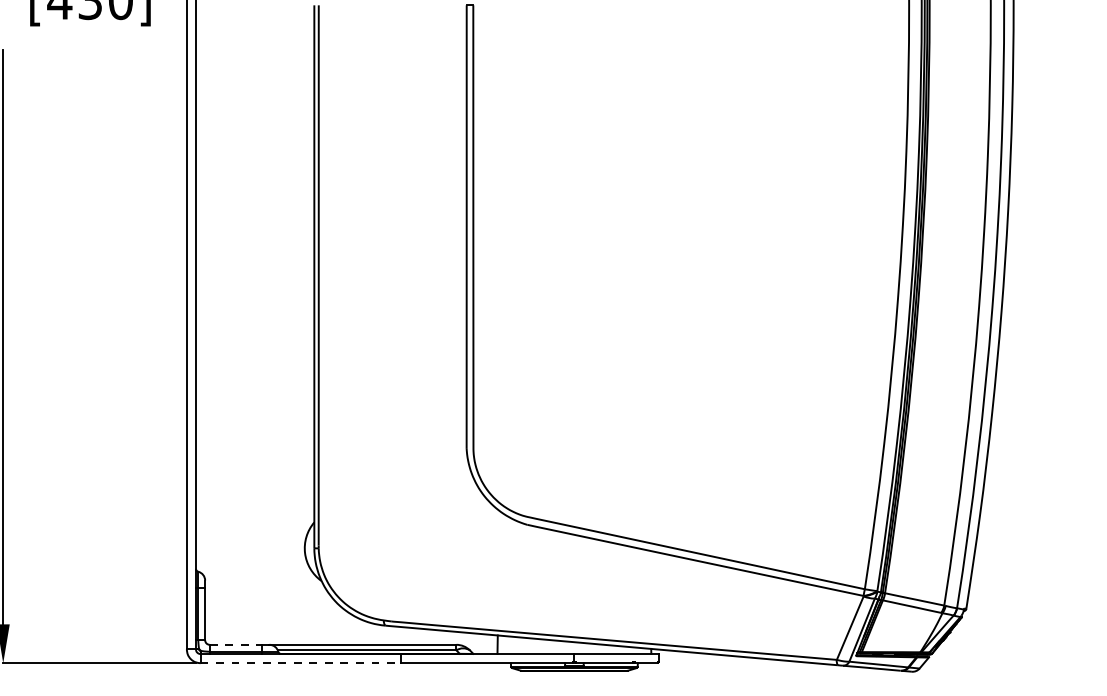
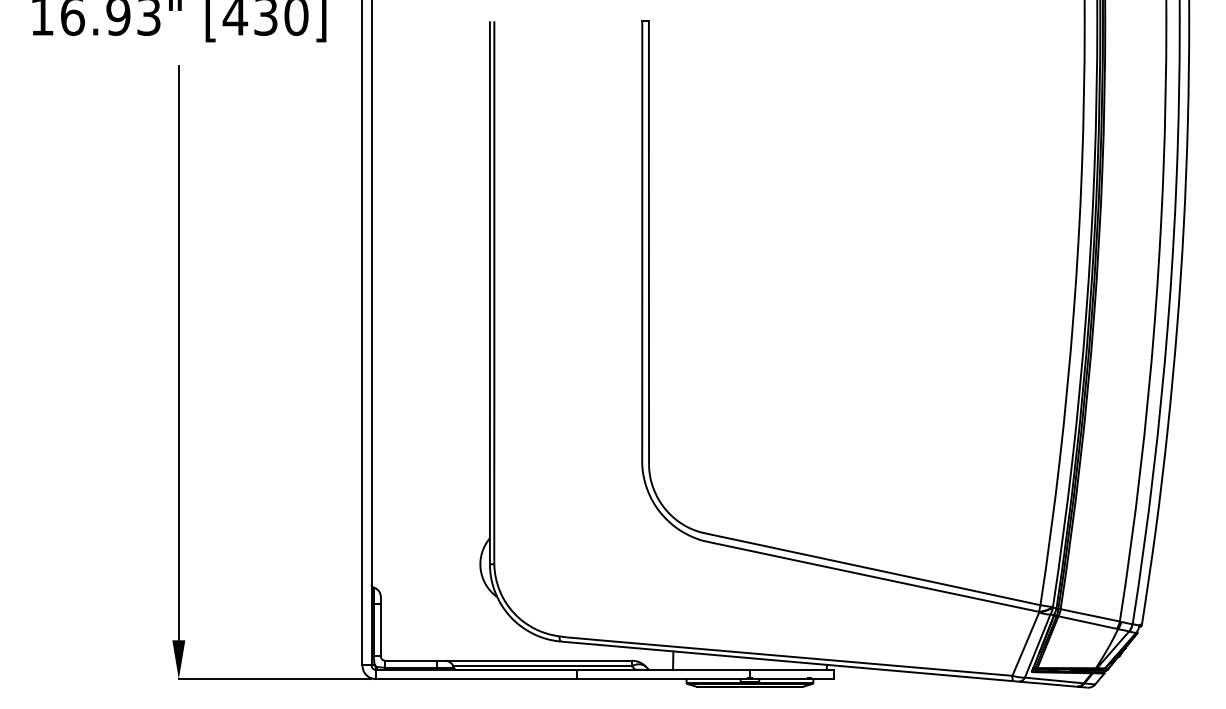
line: (235, 644) -> (411, 660), dashed -> solid
line: (300, 663) -> (476, 679), dashed -> solid

